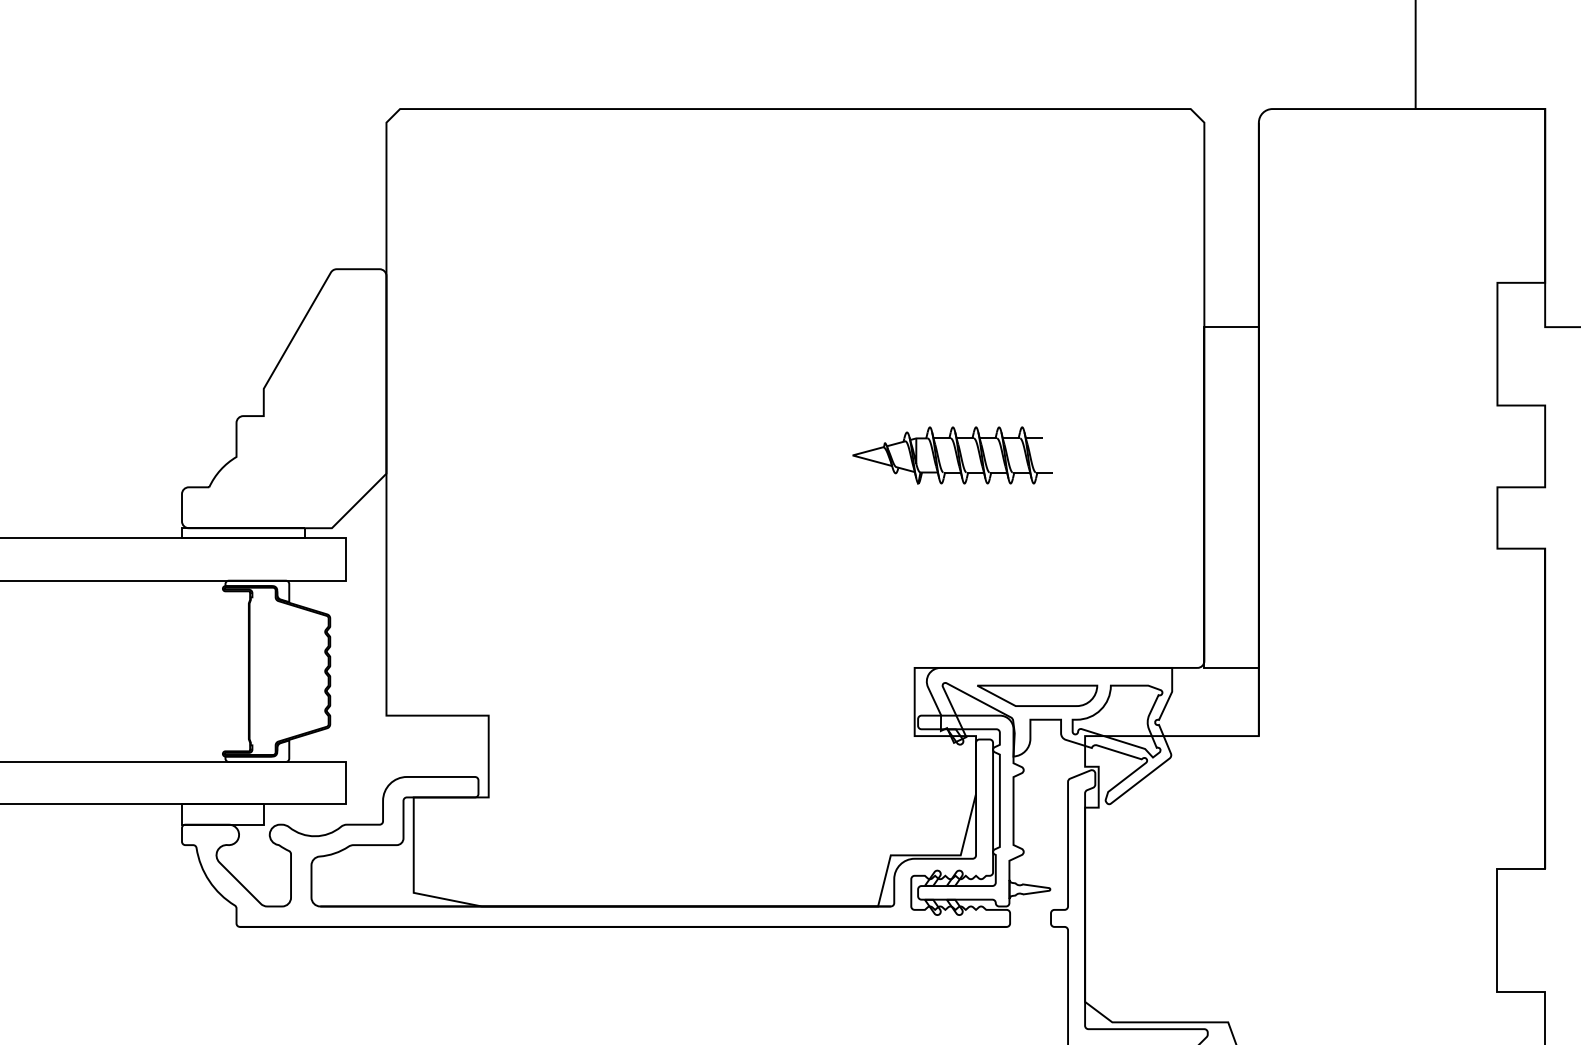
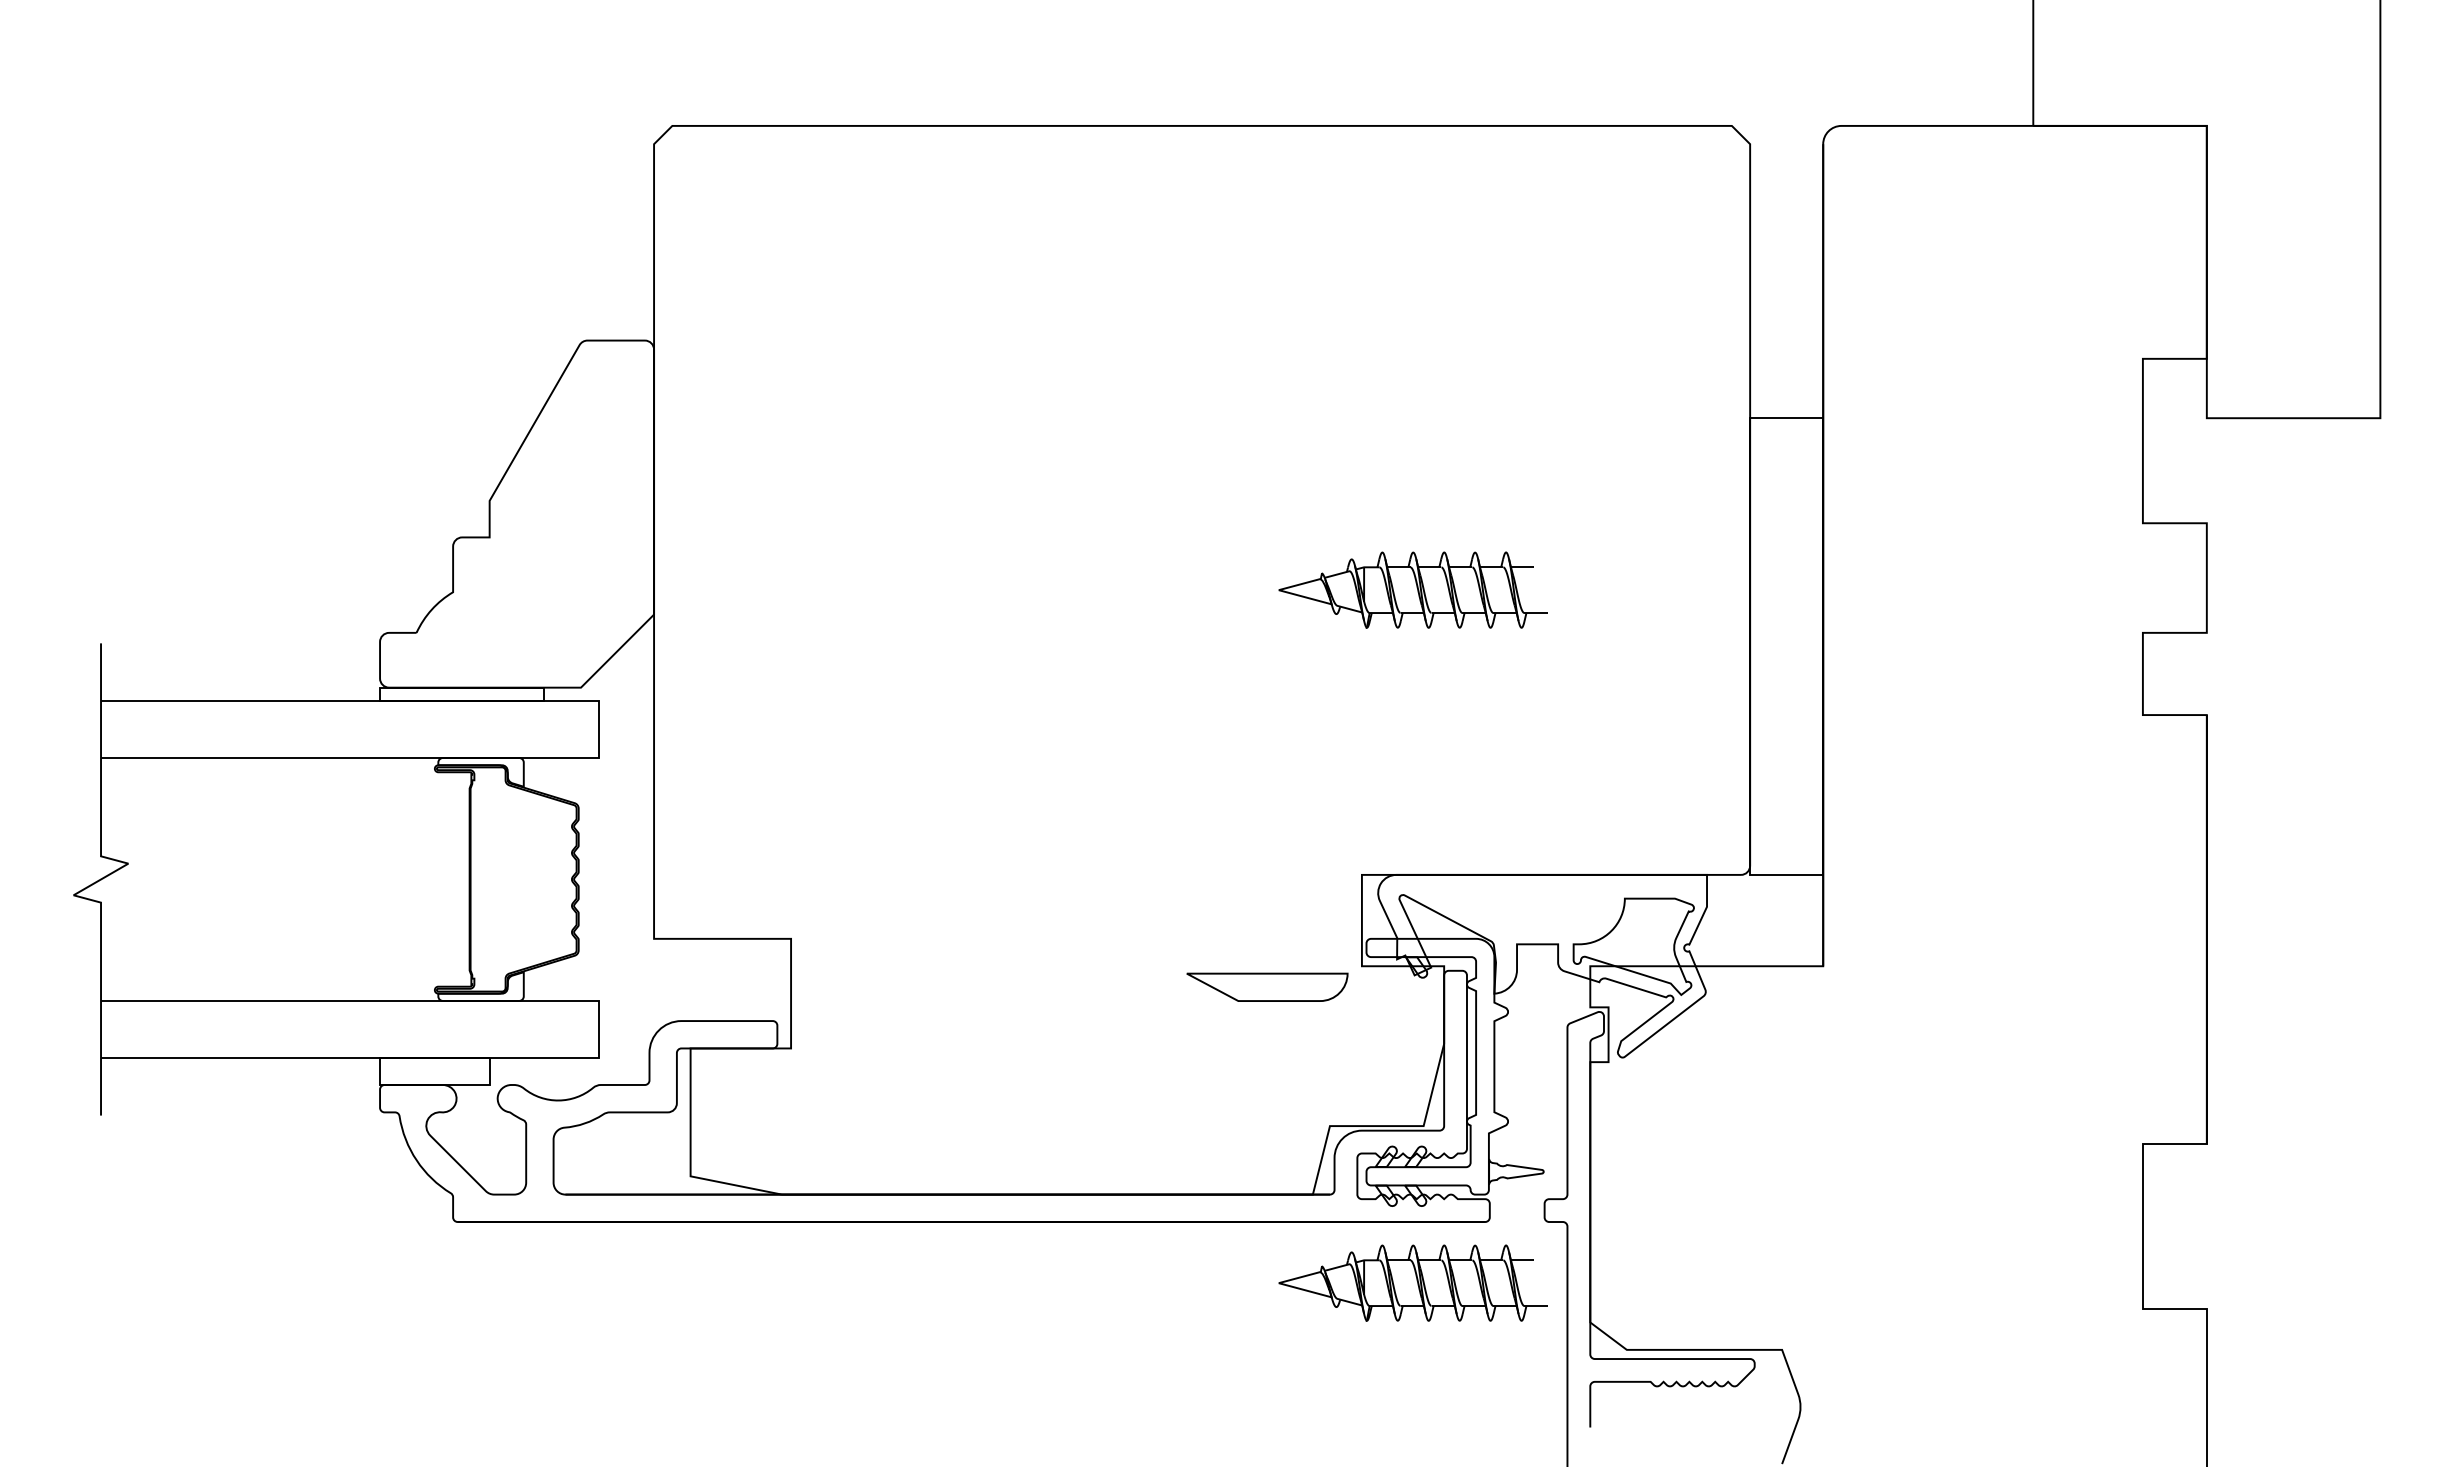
part: (1037, 695) -> (1267, 986), moved
part: (952, 972) -> (1412, 1282), added

